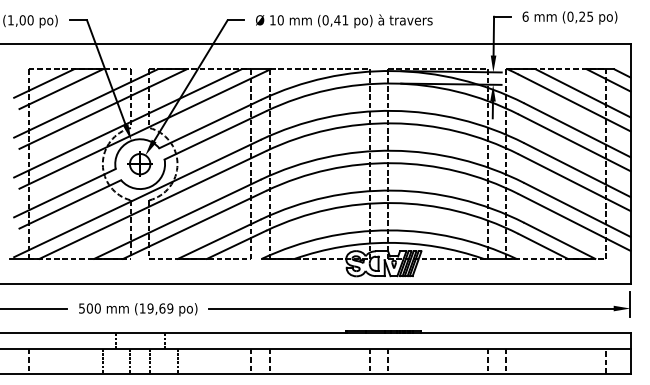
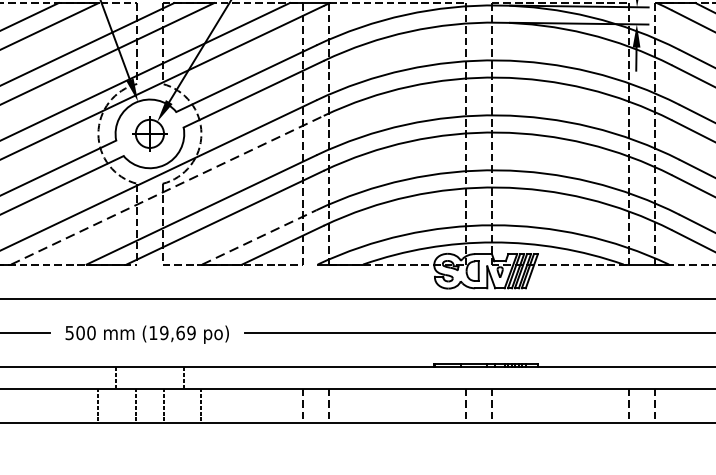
line: (153, 204) -> (168, 189), solid -> dashed
line: (219, 239) -> (259, 237), solid -> dashed

